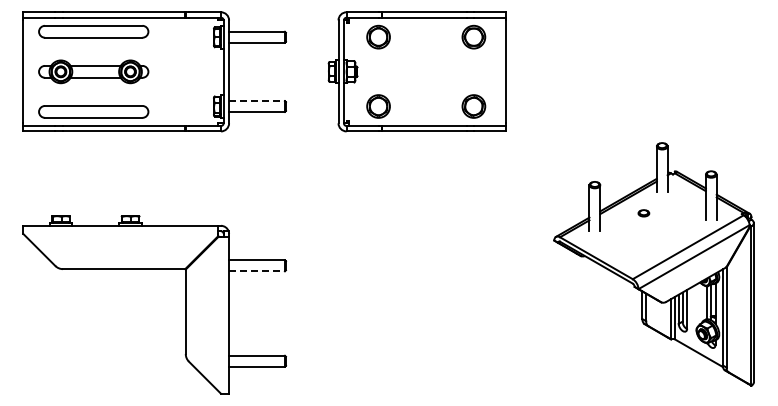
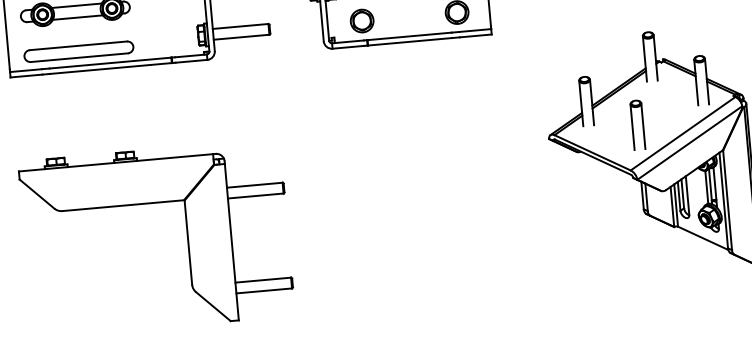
line: (257, 101) -> (241, 26), dashed -> solid
line: (638, 236) -> (632, 127), added
line: (649, 236) -> (643, 126), added
line: (257, 271) -> (256, 196), dashed -> solid

